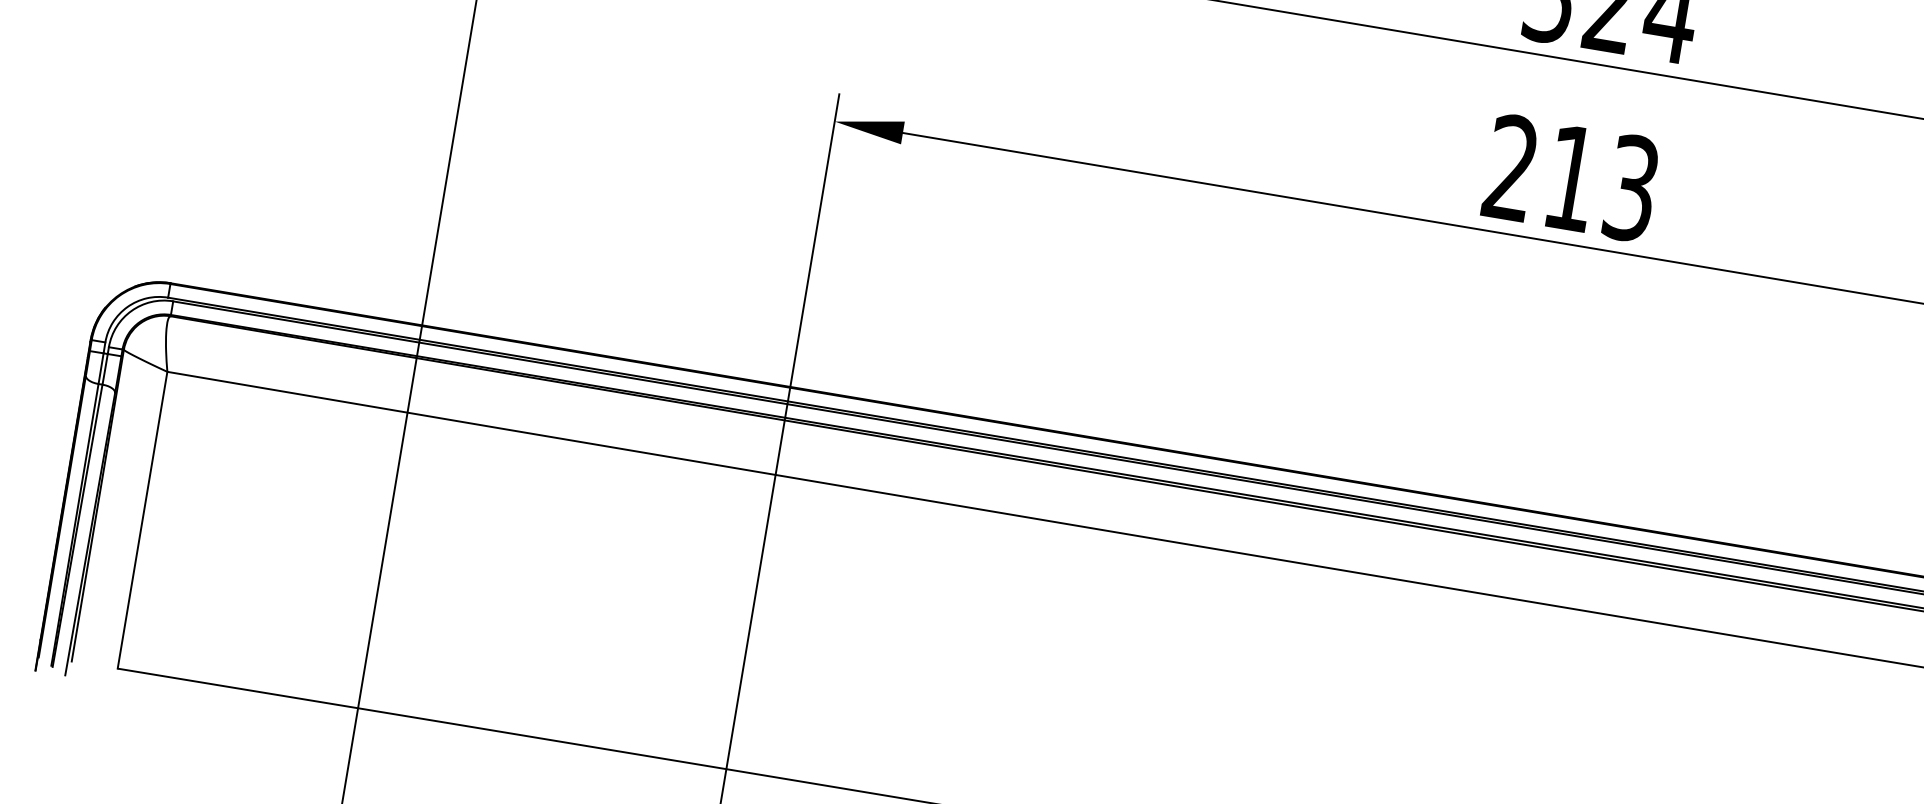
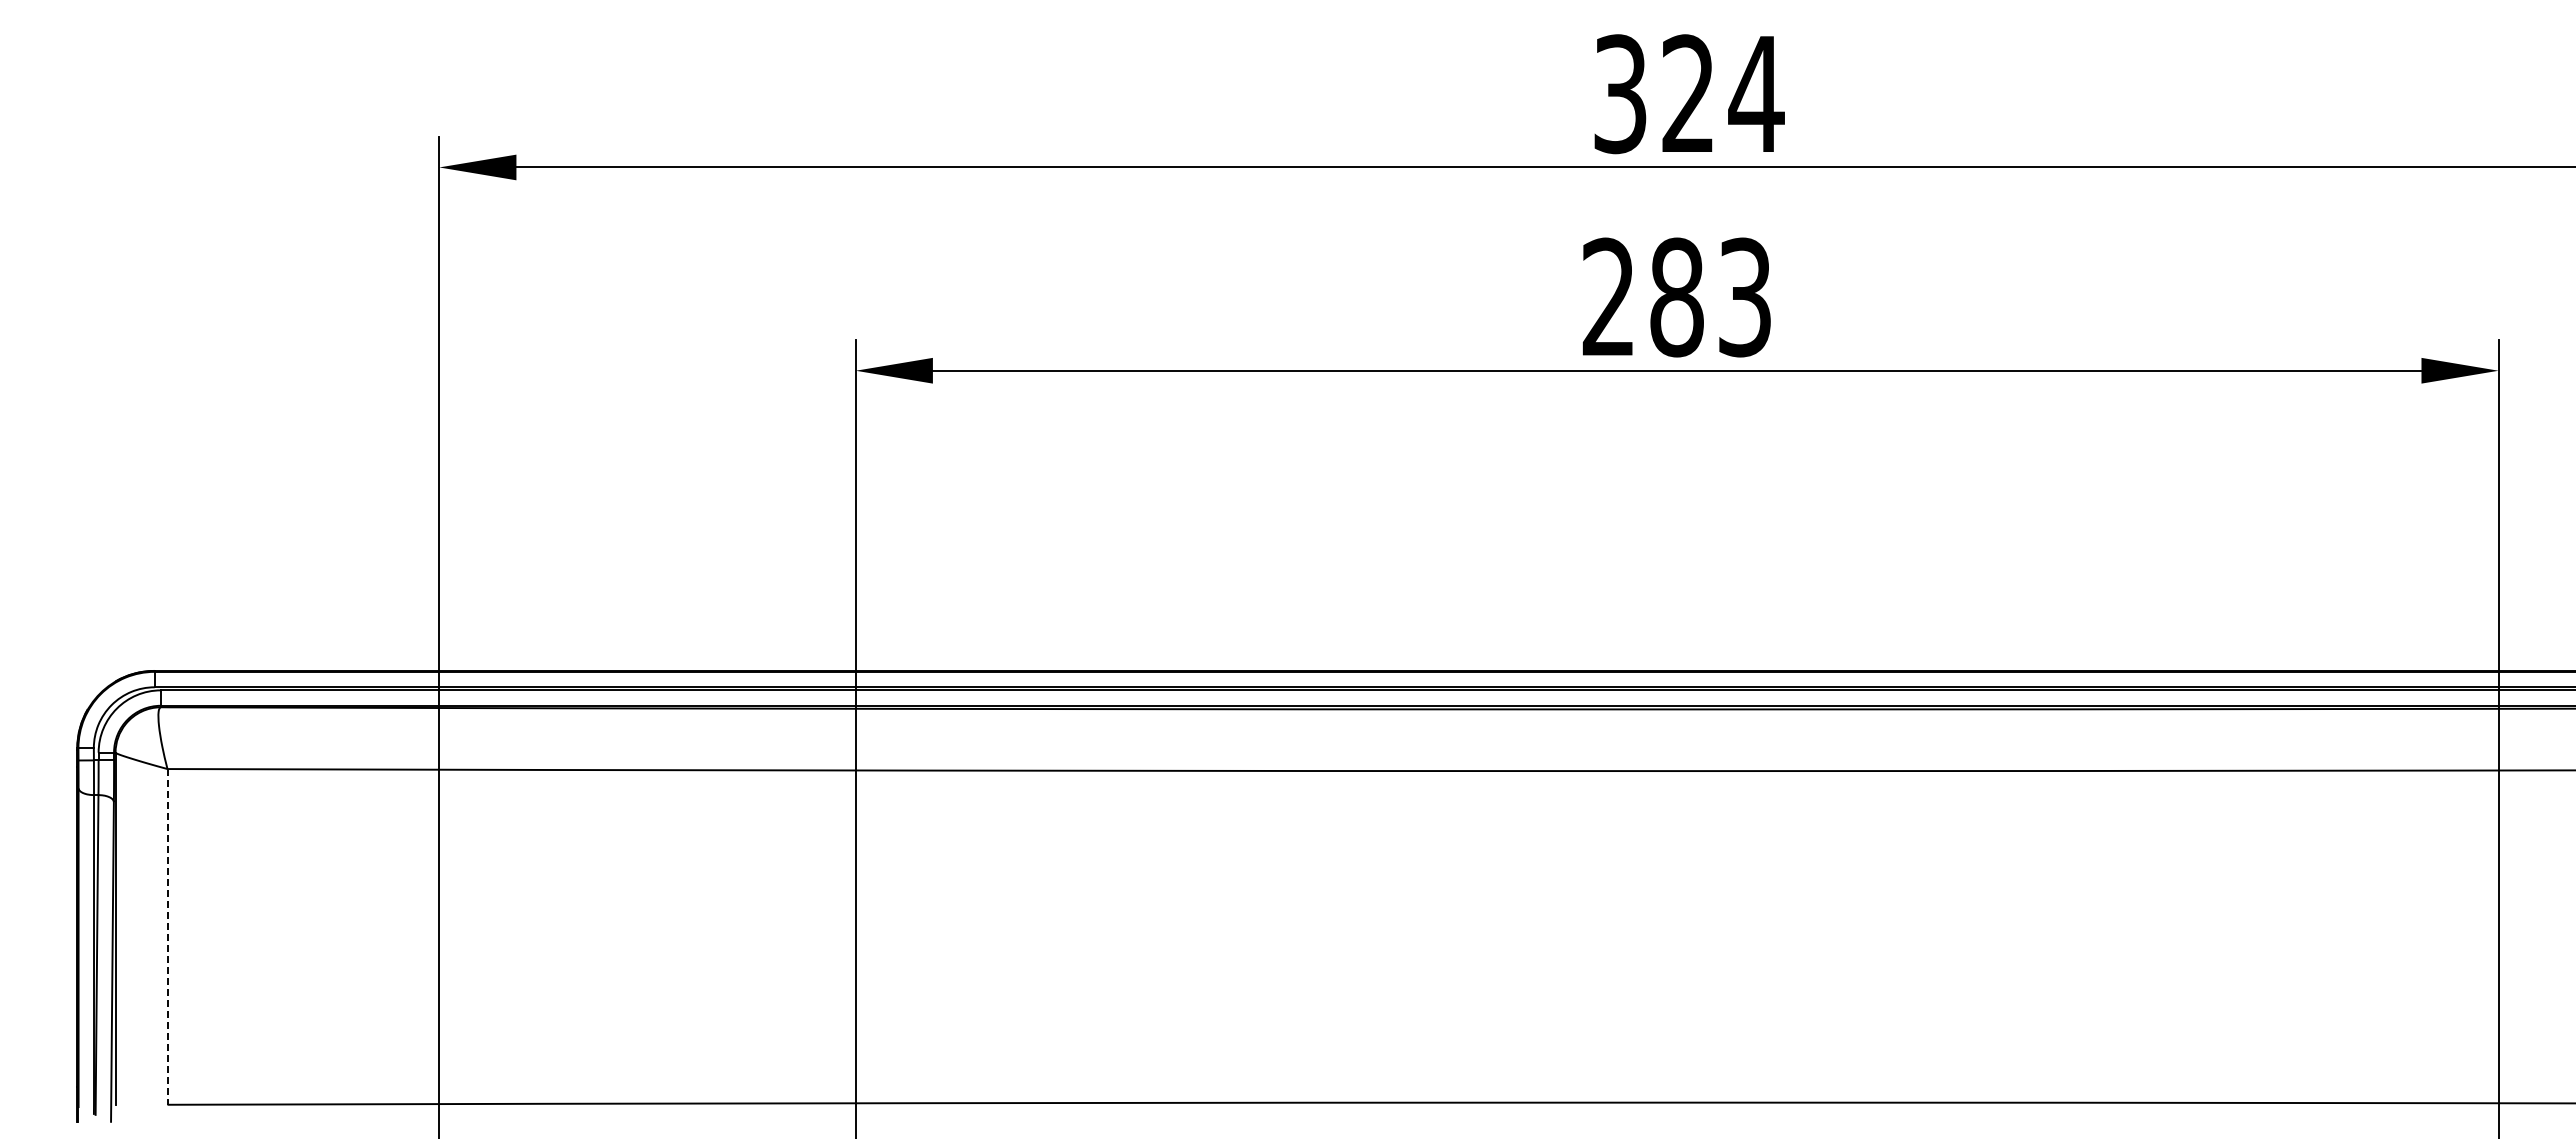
text: (1571, 178) -> (1676, 297), 213 -> 283
line: (142, 519) -> (167, 936), solid -> dashed

